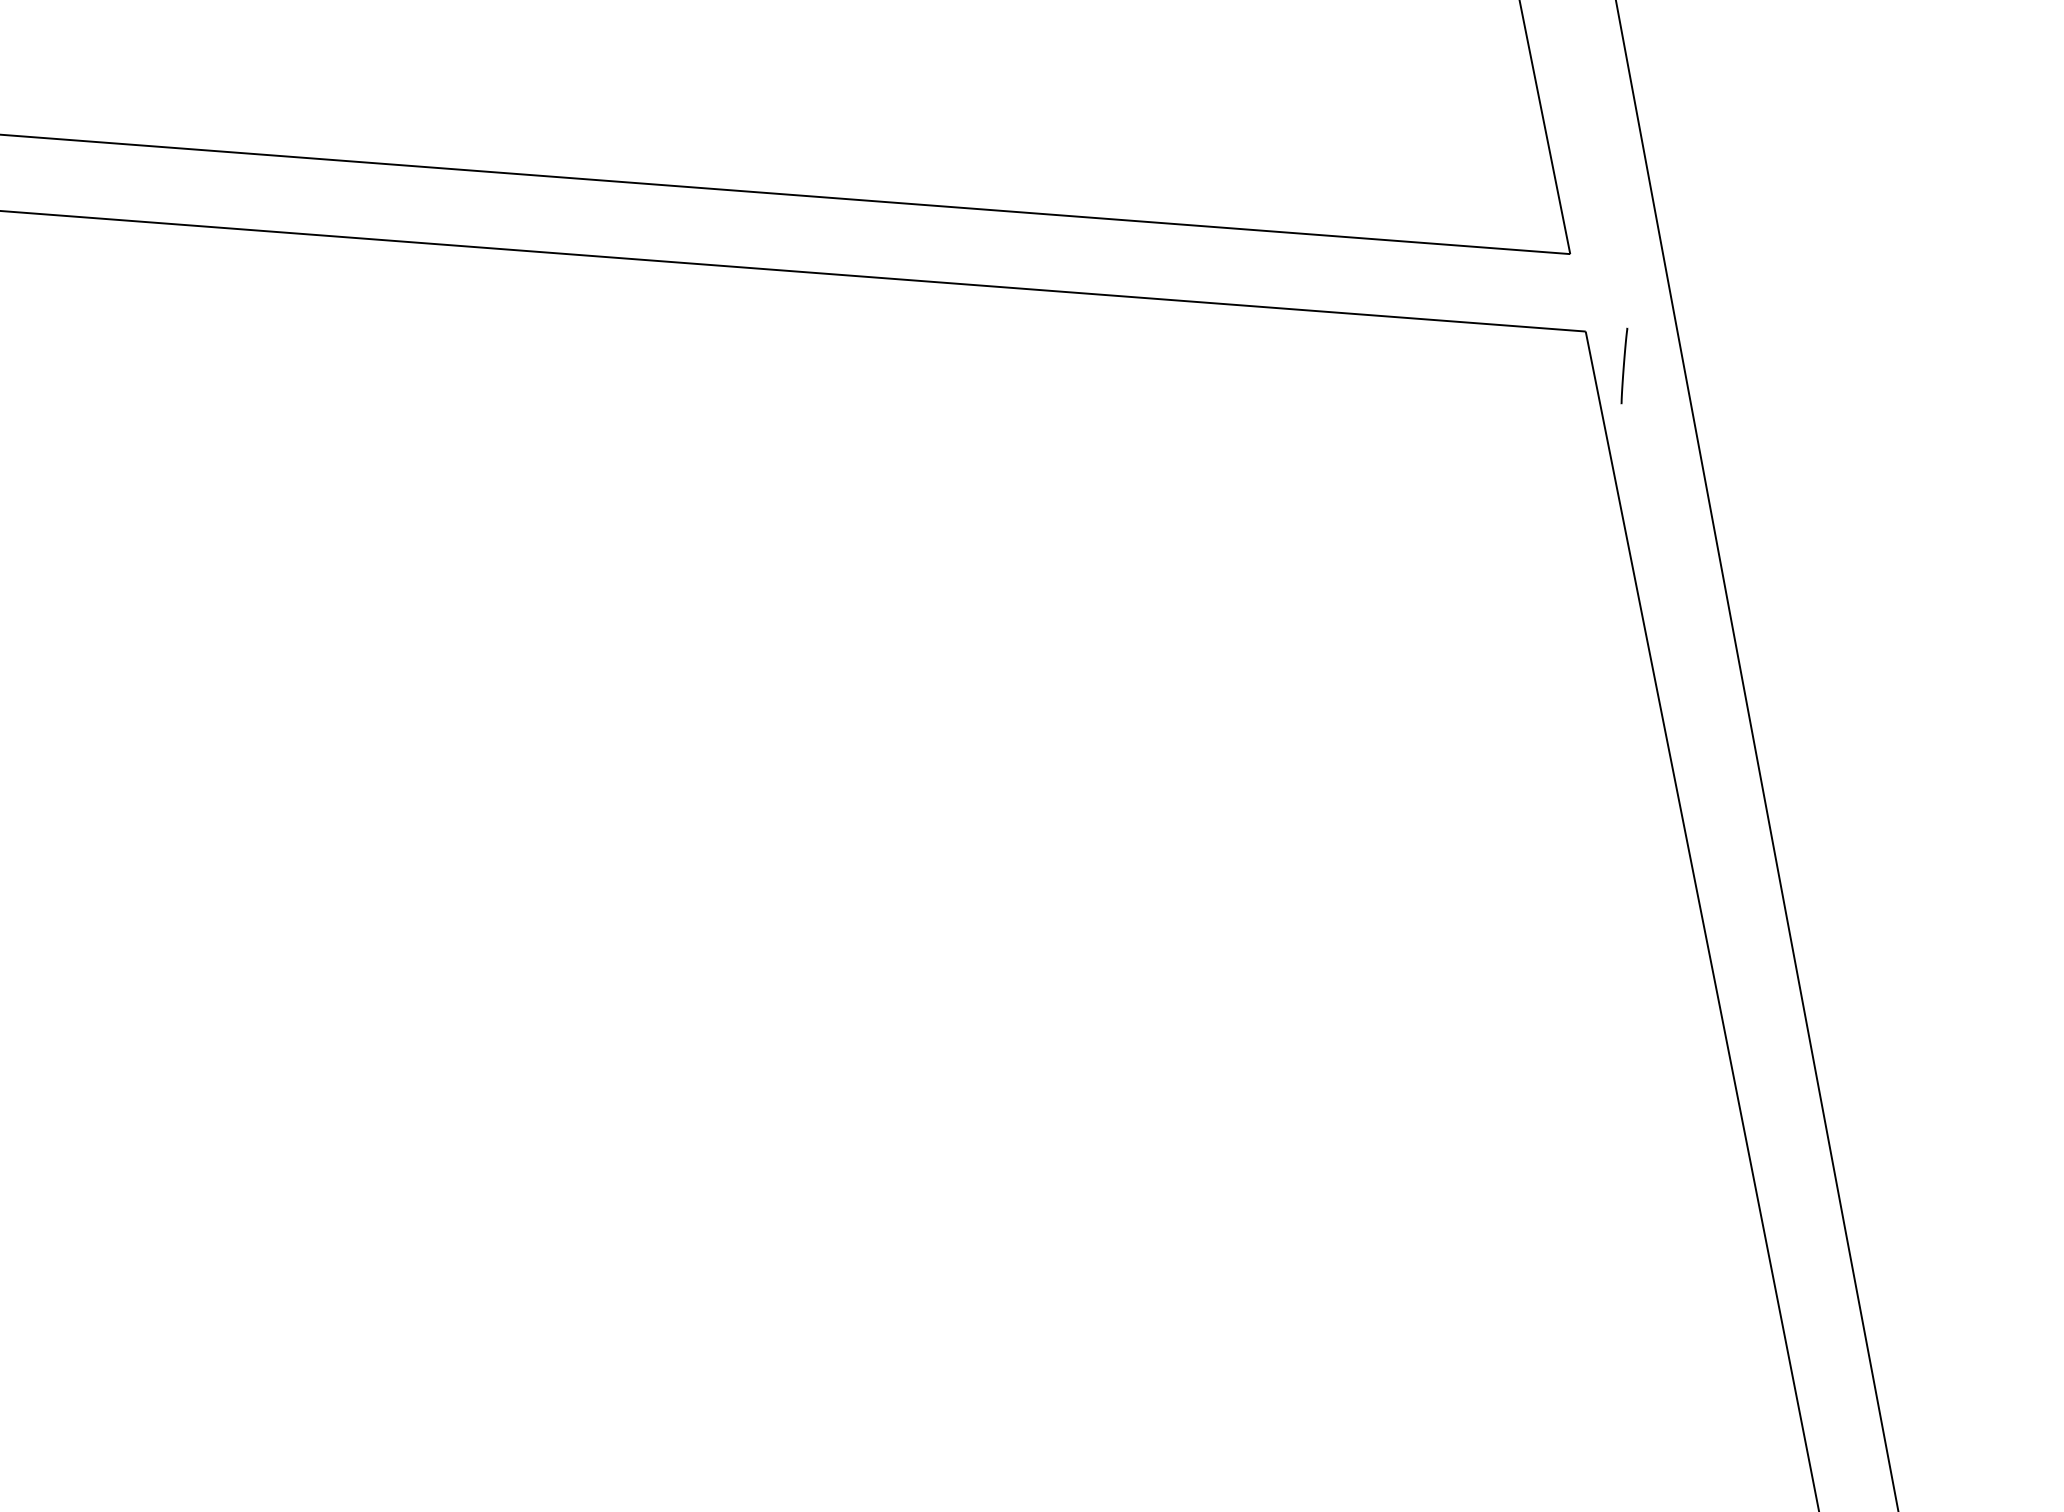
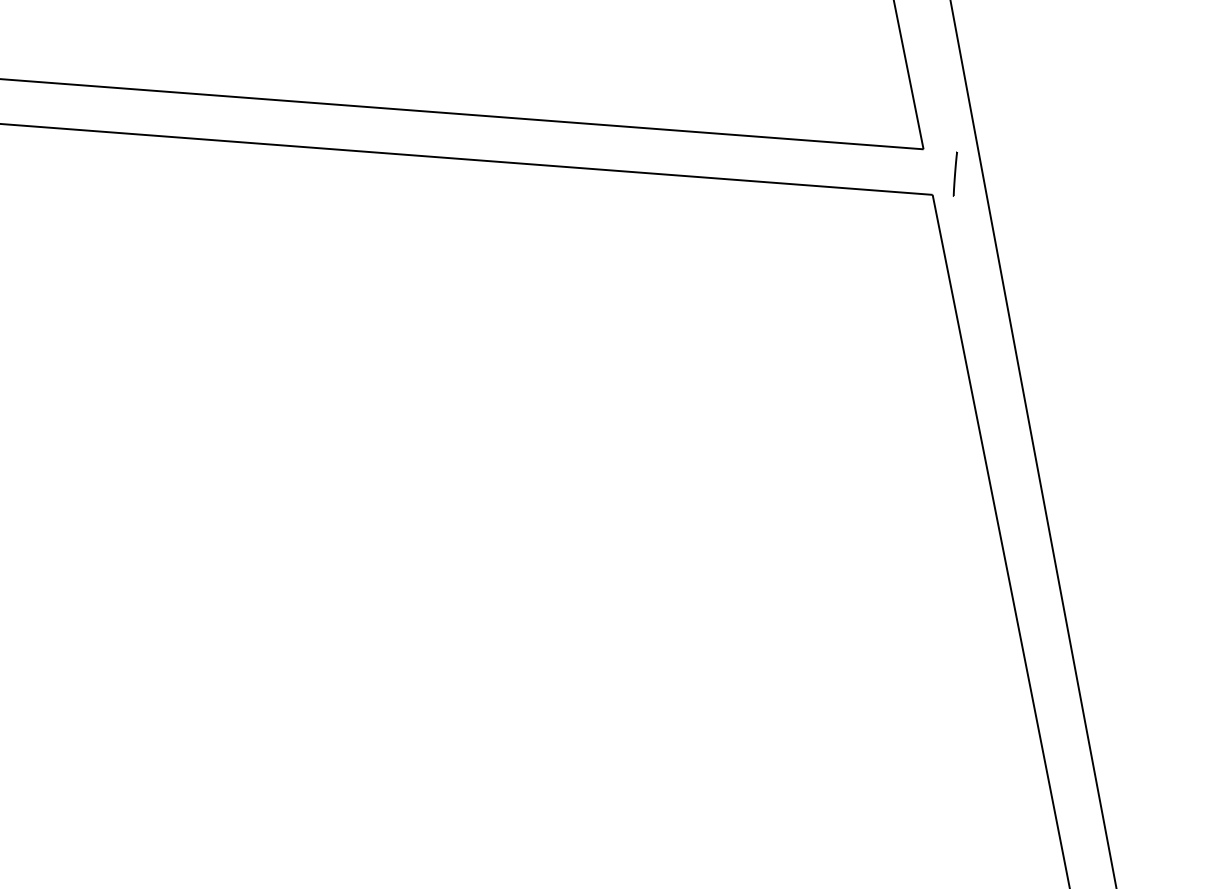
line: (1622, 364) -> (954, 173), moved

